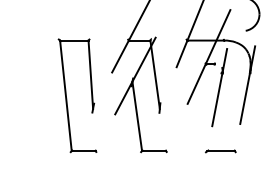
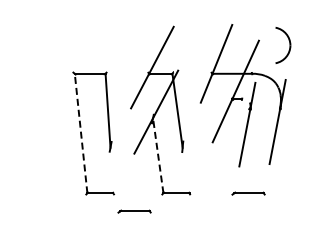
line: (66, 95) -> (81, 133), solid -> dashed
line: (137, 116) -> (158, 155), solid -> dashed
part: (115, 167) -> (134, 211), added

